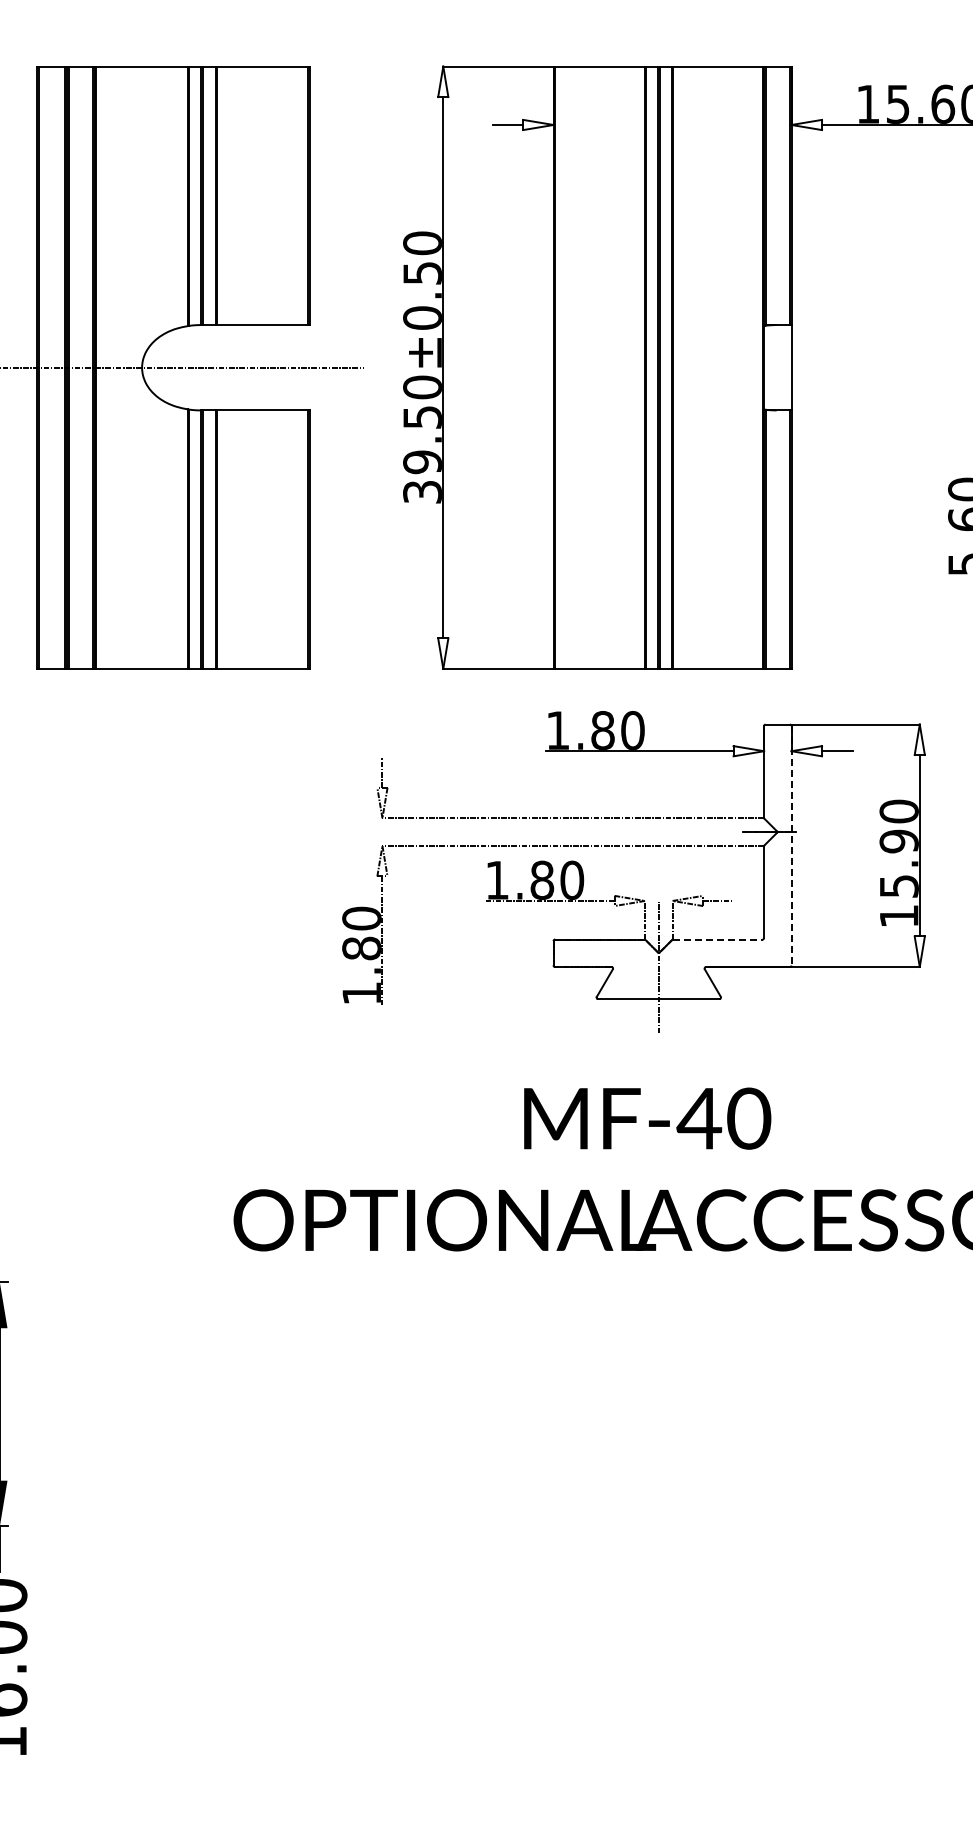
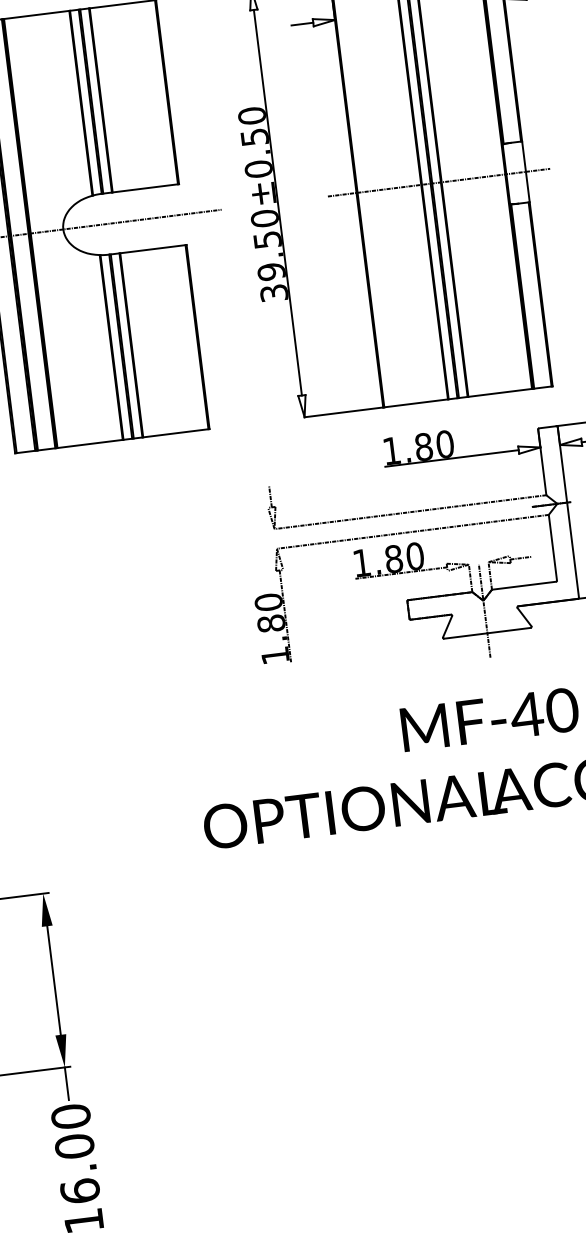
line: (669, 367) -> (439, 182), added
line: (791, 845) -> (568, 512), dashed -> solid
line: (717, 939) -> (523, 585), dashed -> solid

